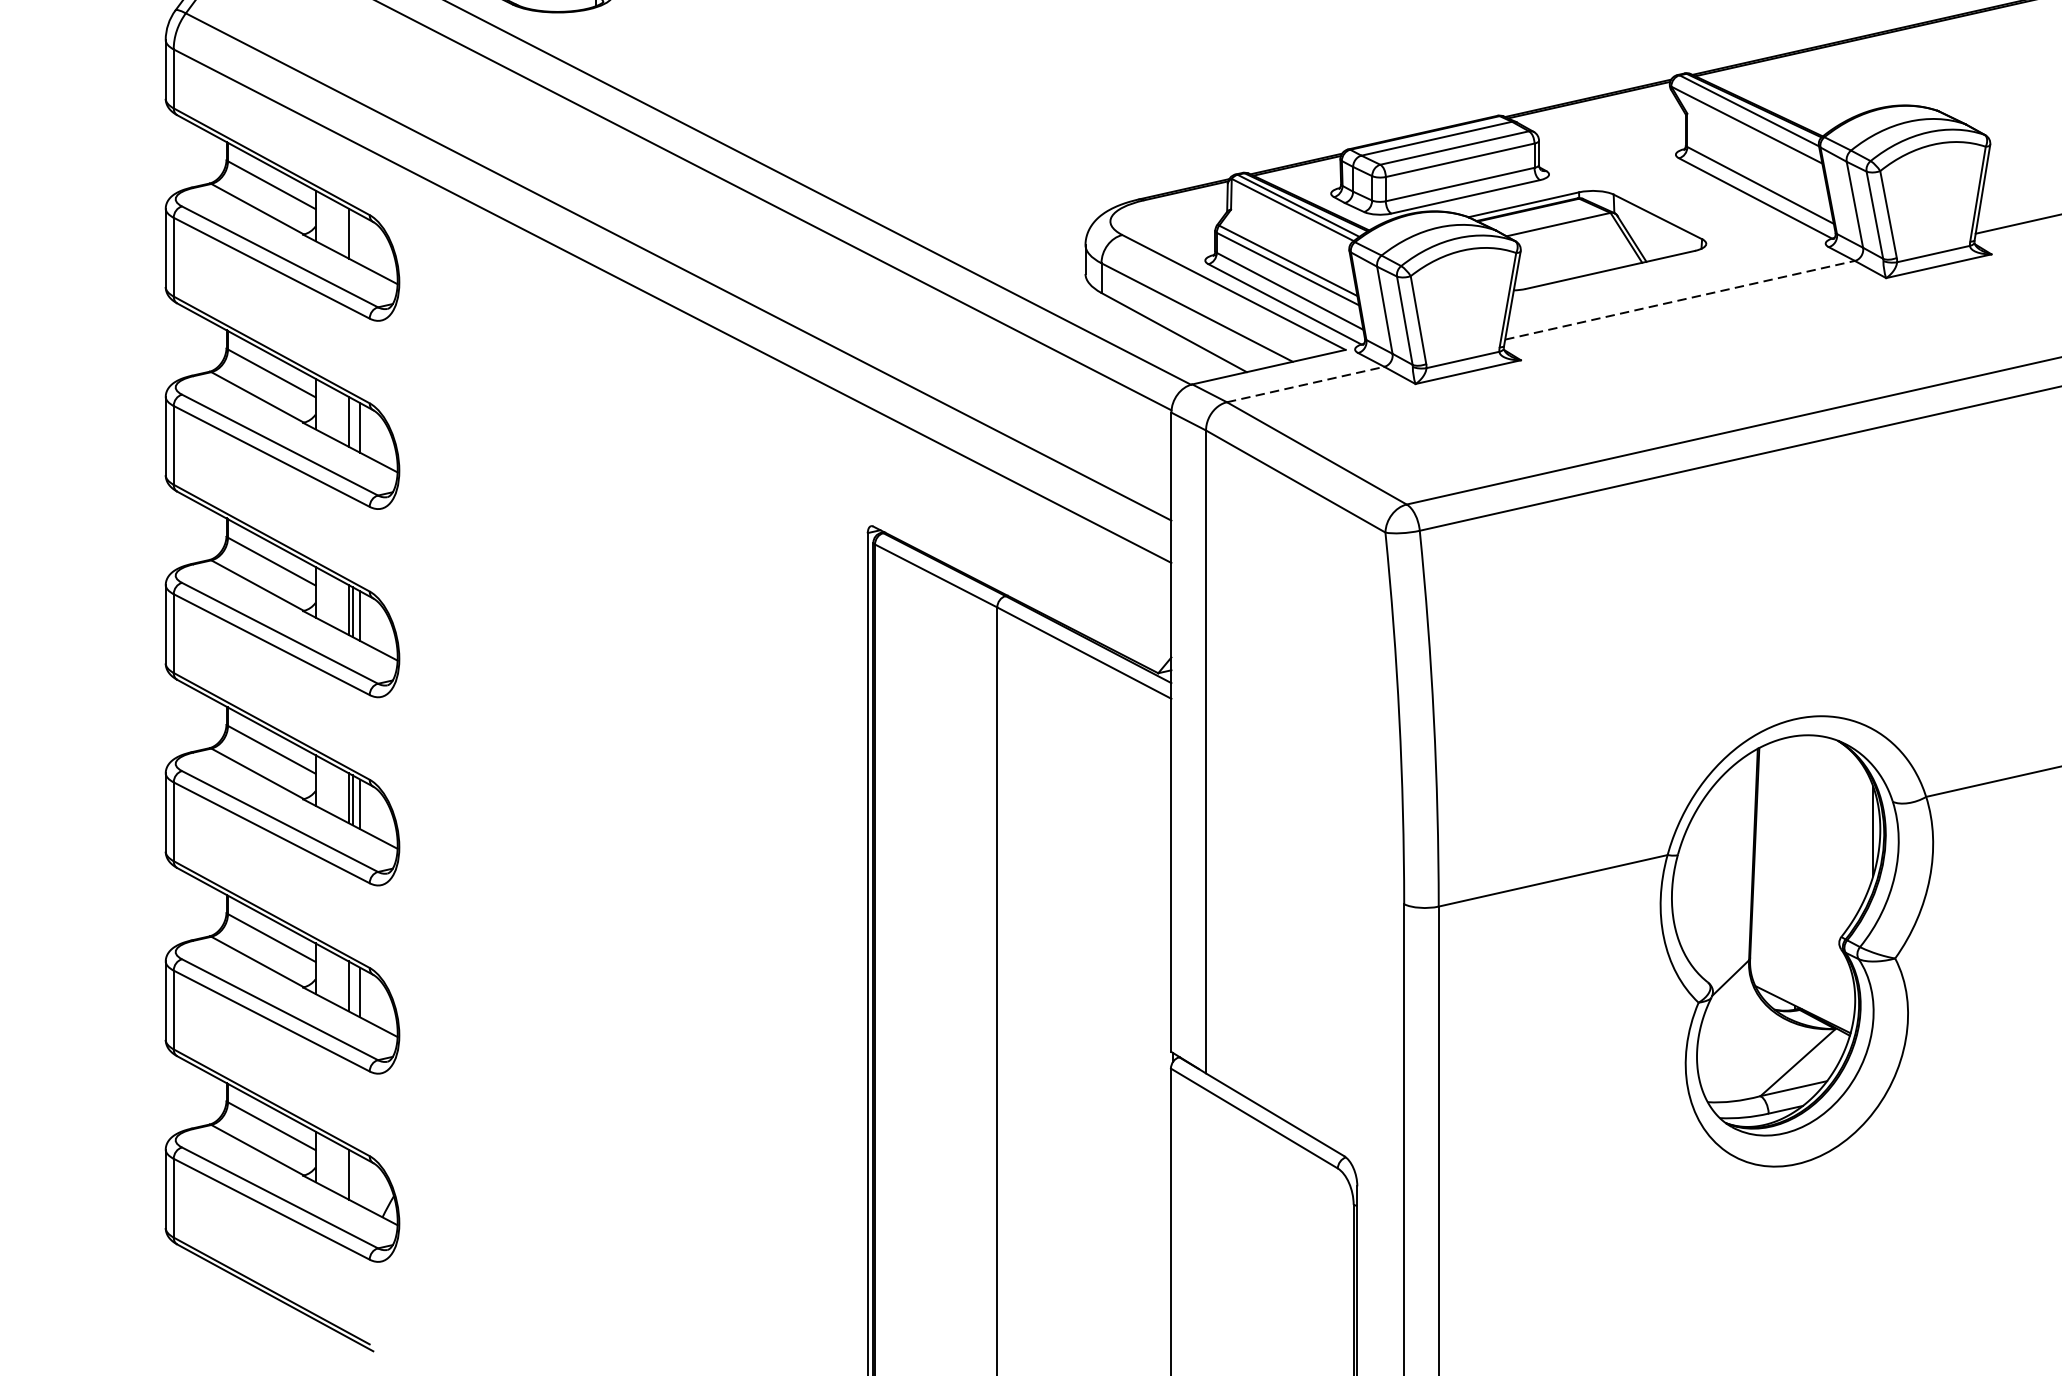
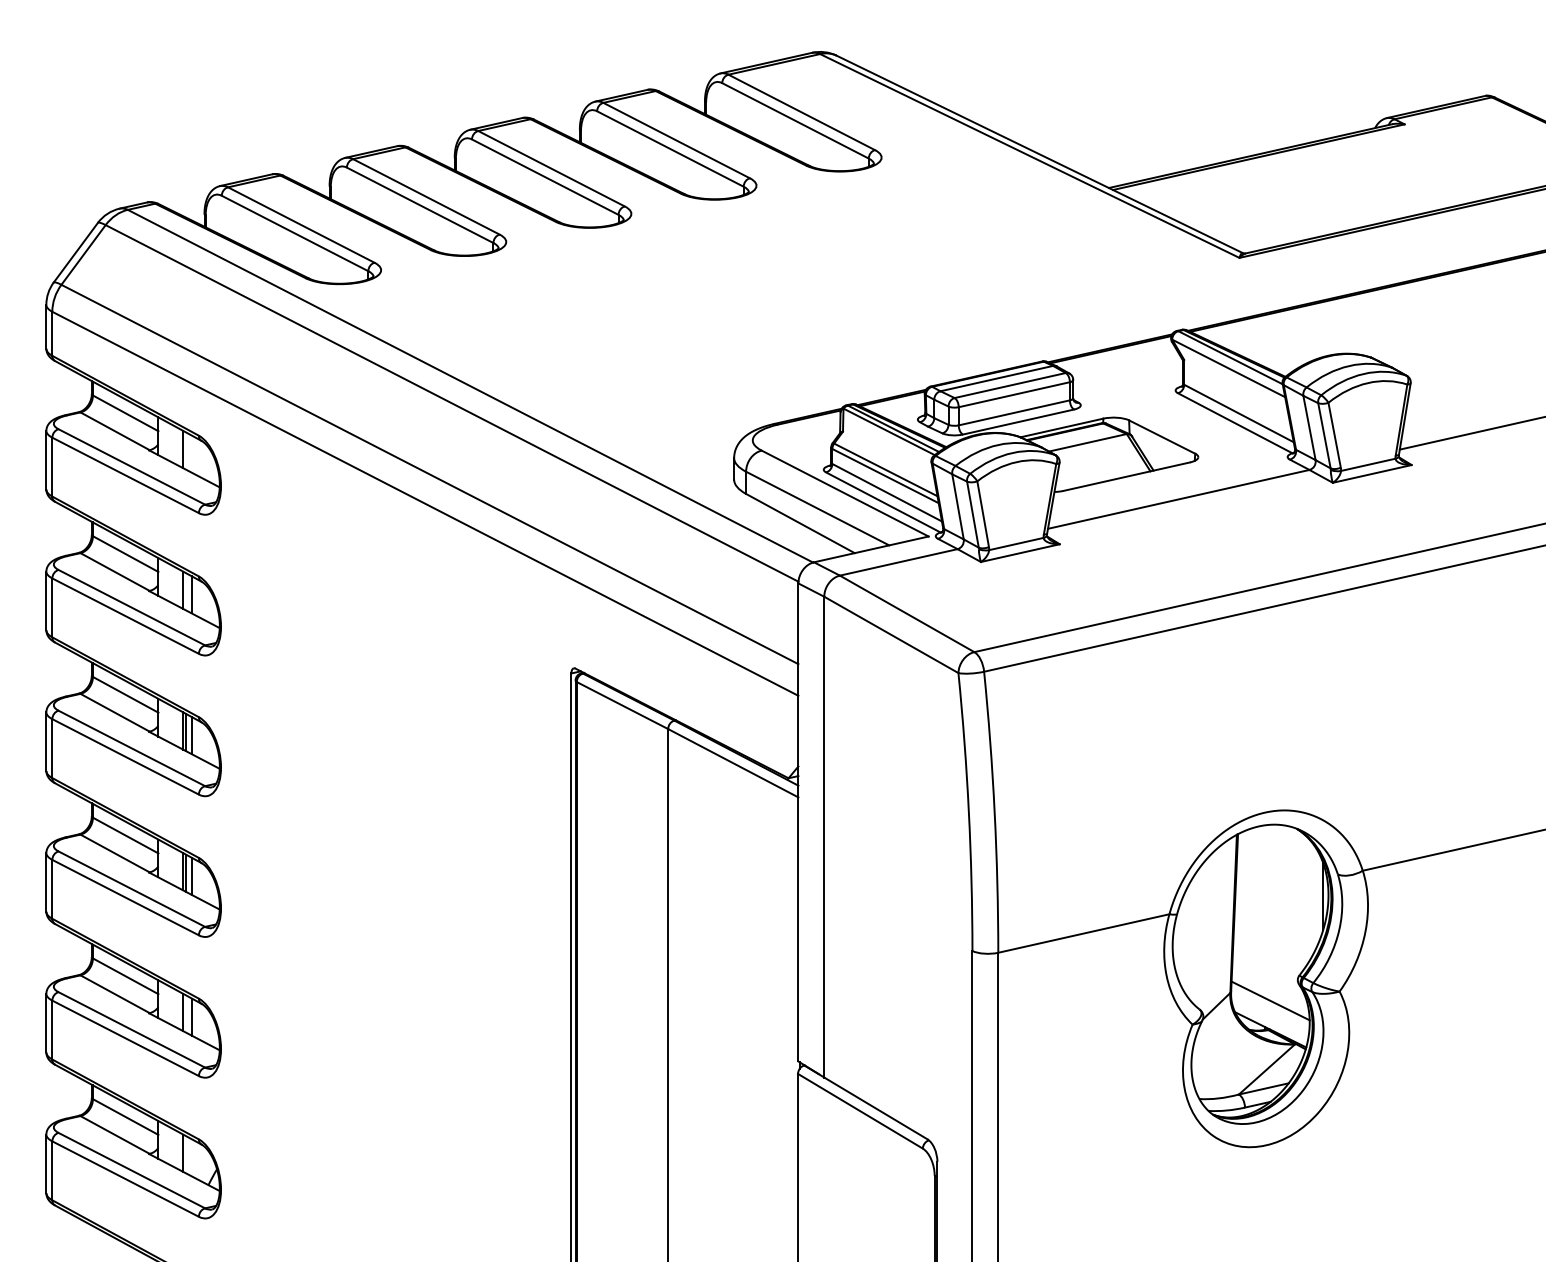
line: (1681, 300) -> (1179, 499), dashed -> solid
line: (1306, 384) -> (899, 562), dashed -> solid
line: (1802, 970) -> (1270, 1000), added

